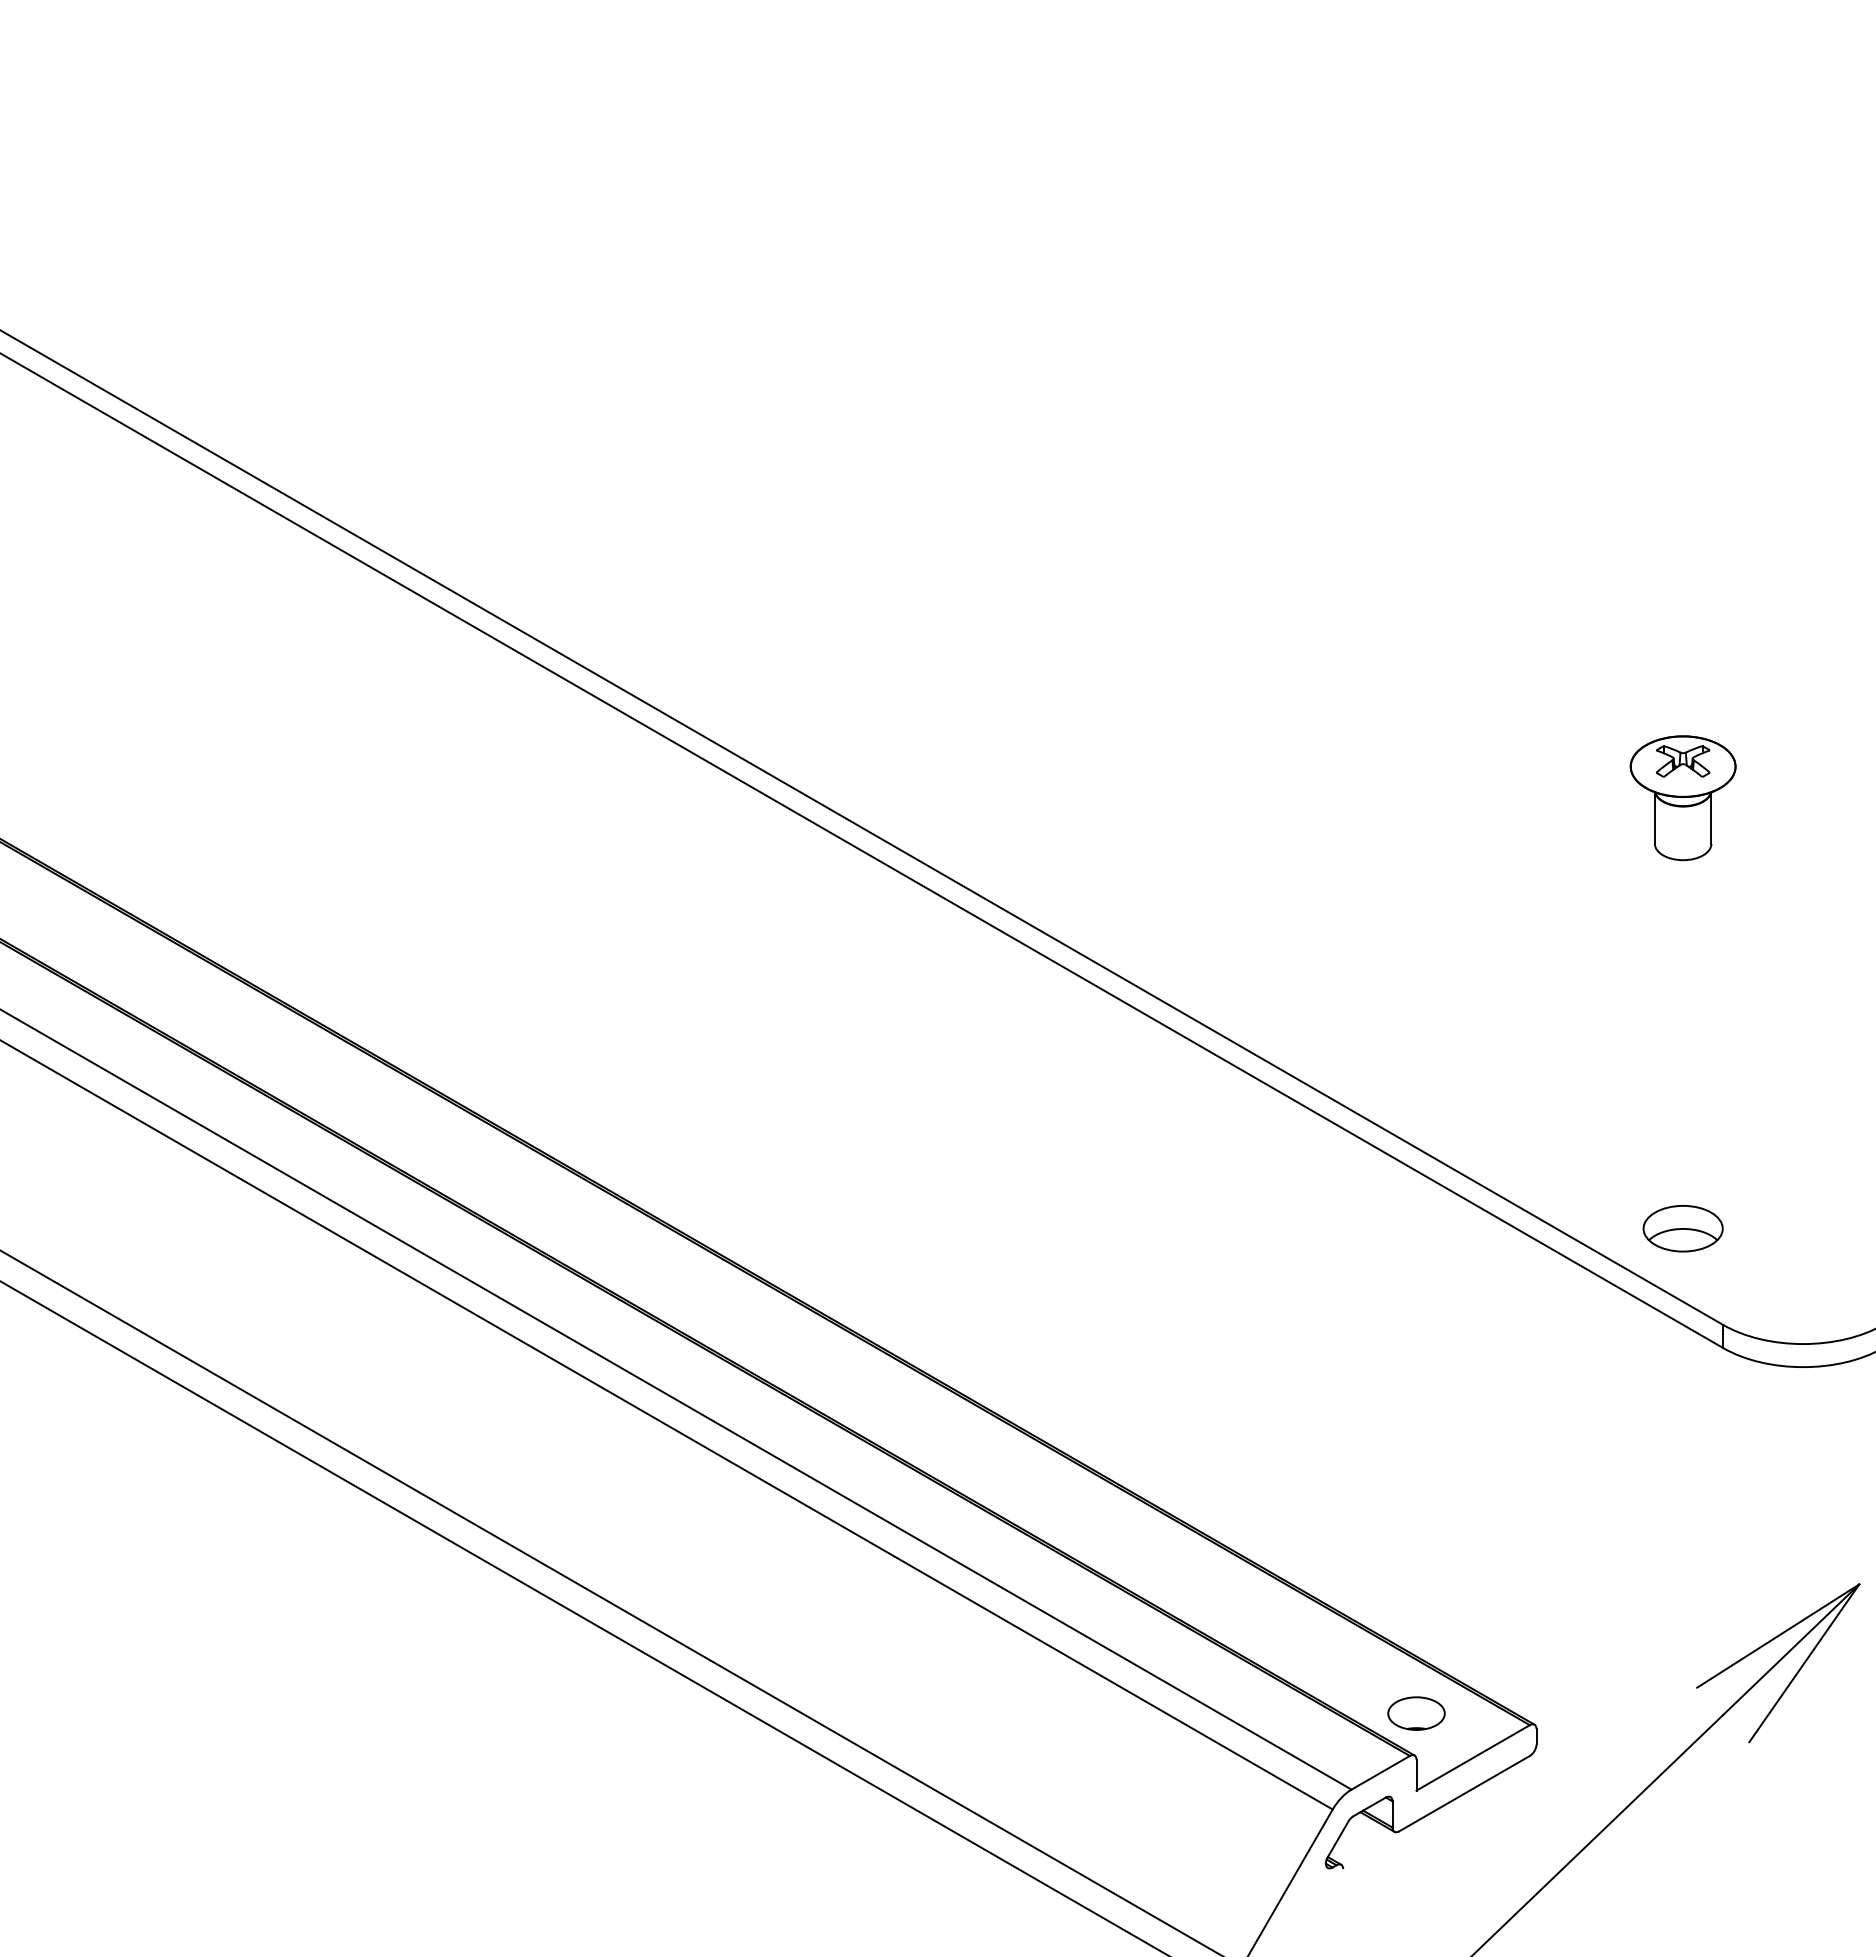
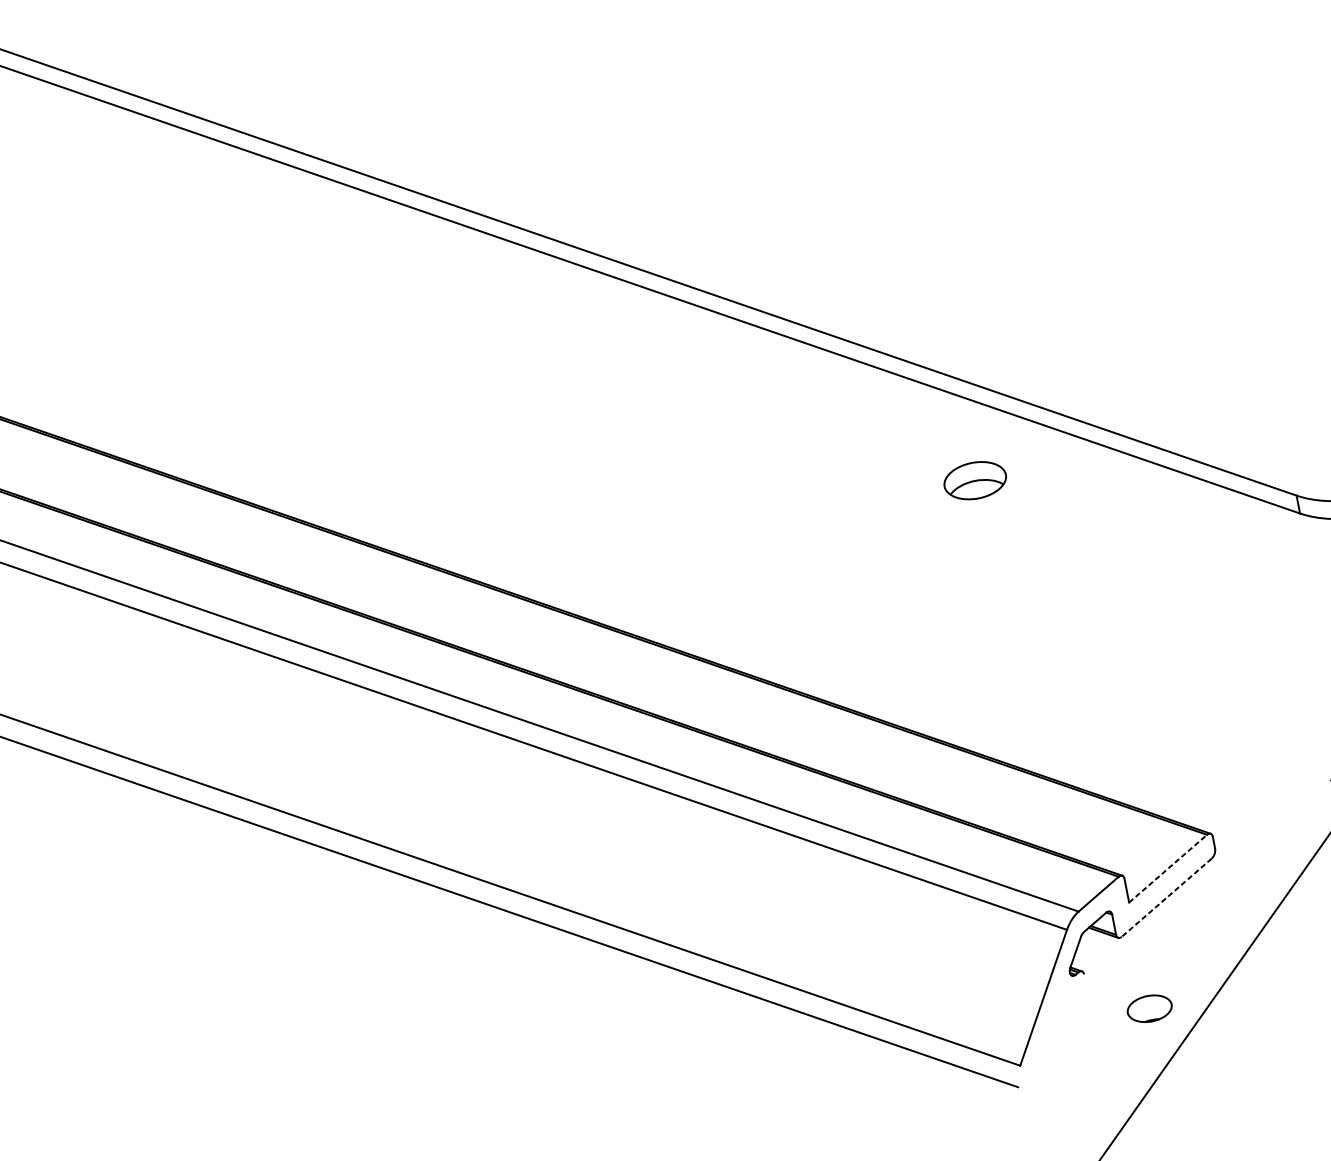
part: (1682, 798) -> (1185, 93), removed
part: (1682, 1228) -> (974, 480), moved
part: (1416, 1713) -> (1149, 1008), moved
line: (1473, 1757) -> (1168, 868), solid -> dashed
line: (1464, 1793) -> (1166, 897), solid -> dashed

